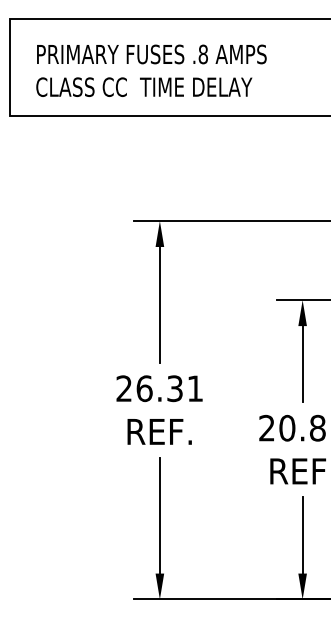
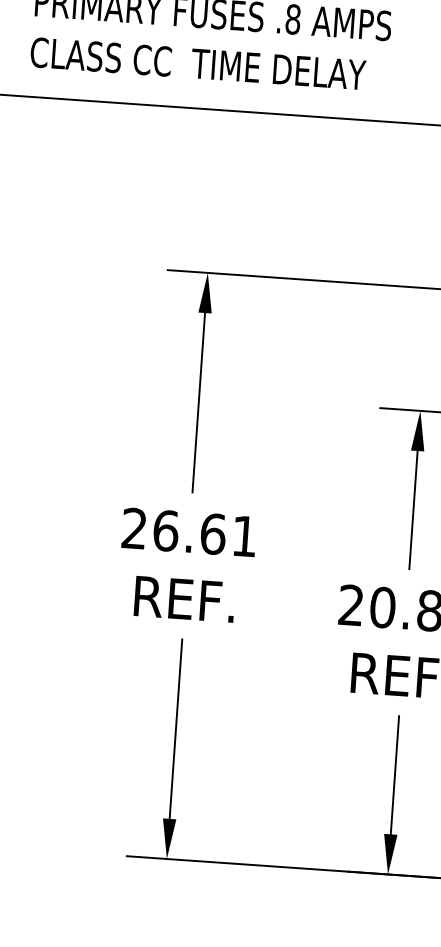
text: (175, 388) -> (213, 533), 26.31 -> 26.61

